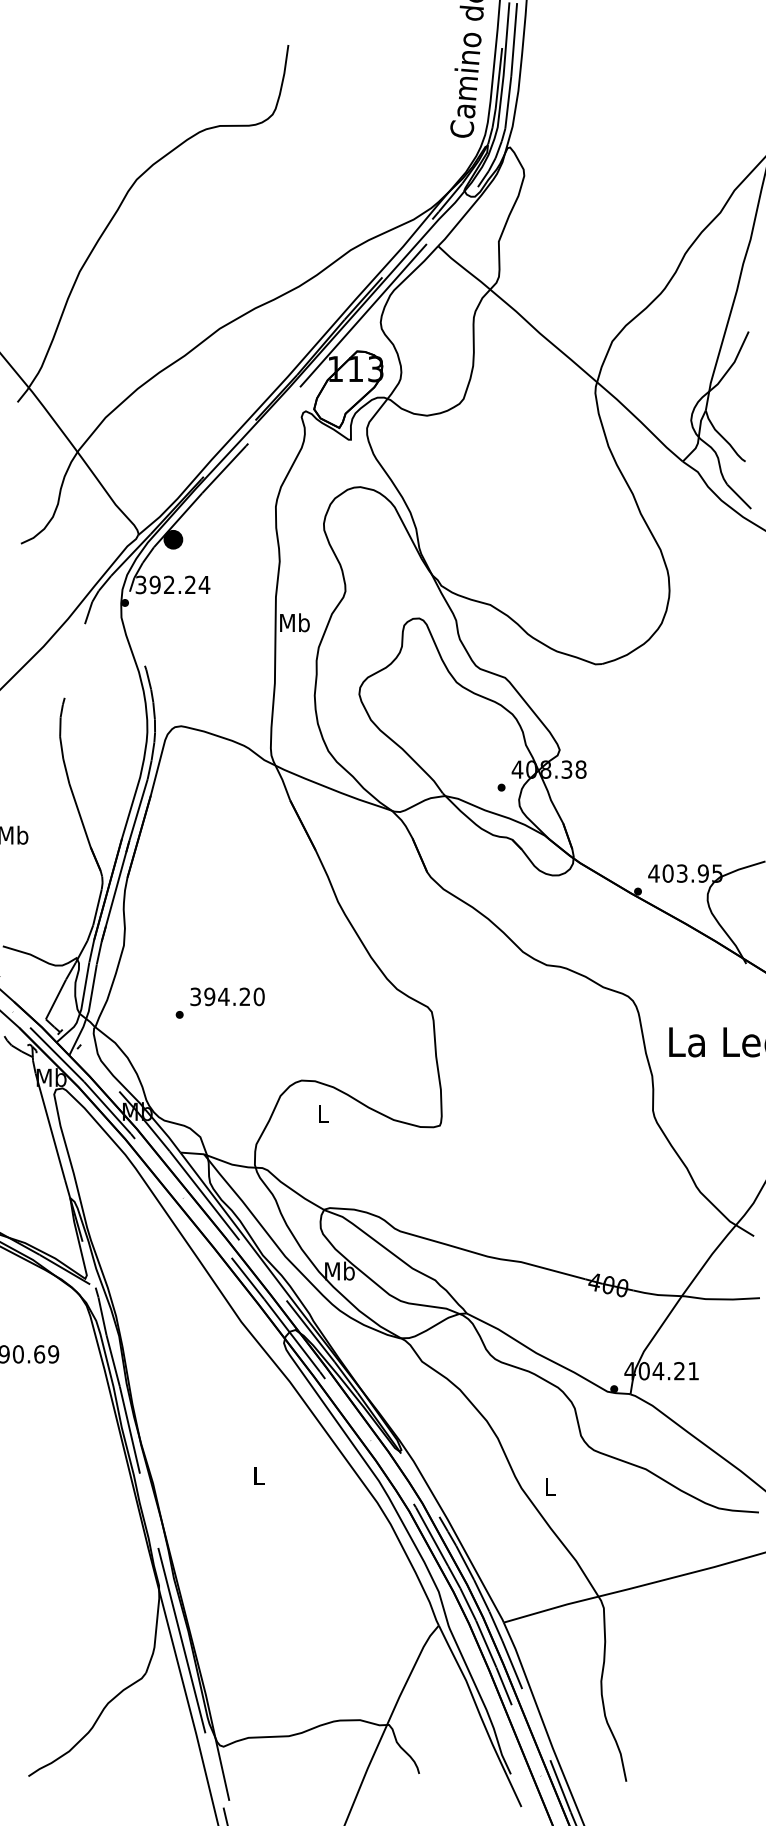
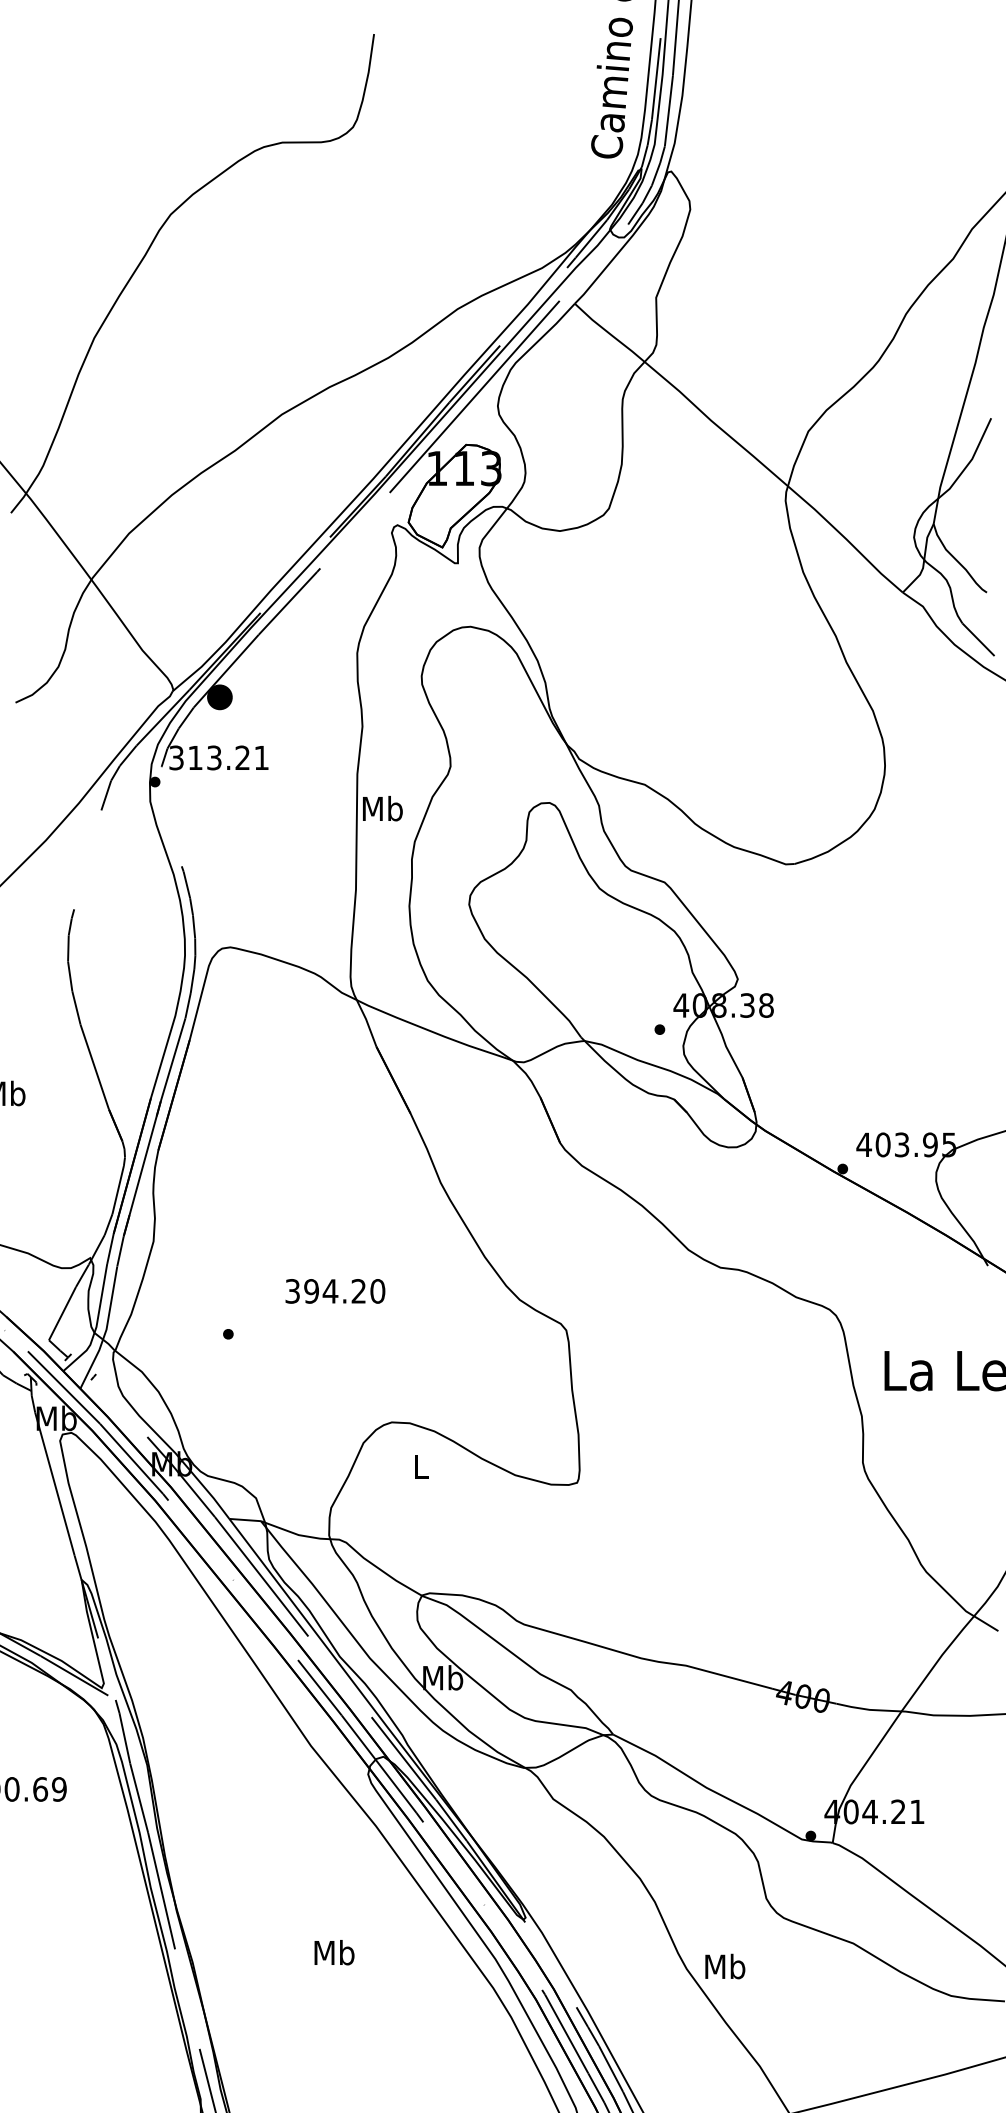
text: (179, 584) -> (228, 757), 392.24 -> 313.21
text: (227, 996) -> (335, 1290), moved
text: (258, 1475) -> (333, 1951), L -> Mb
text: (550, 1486) -> (725, 1966), L -> Mb

